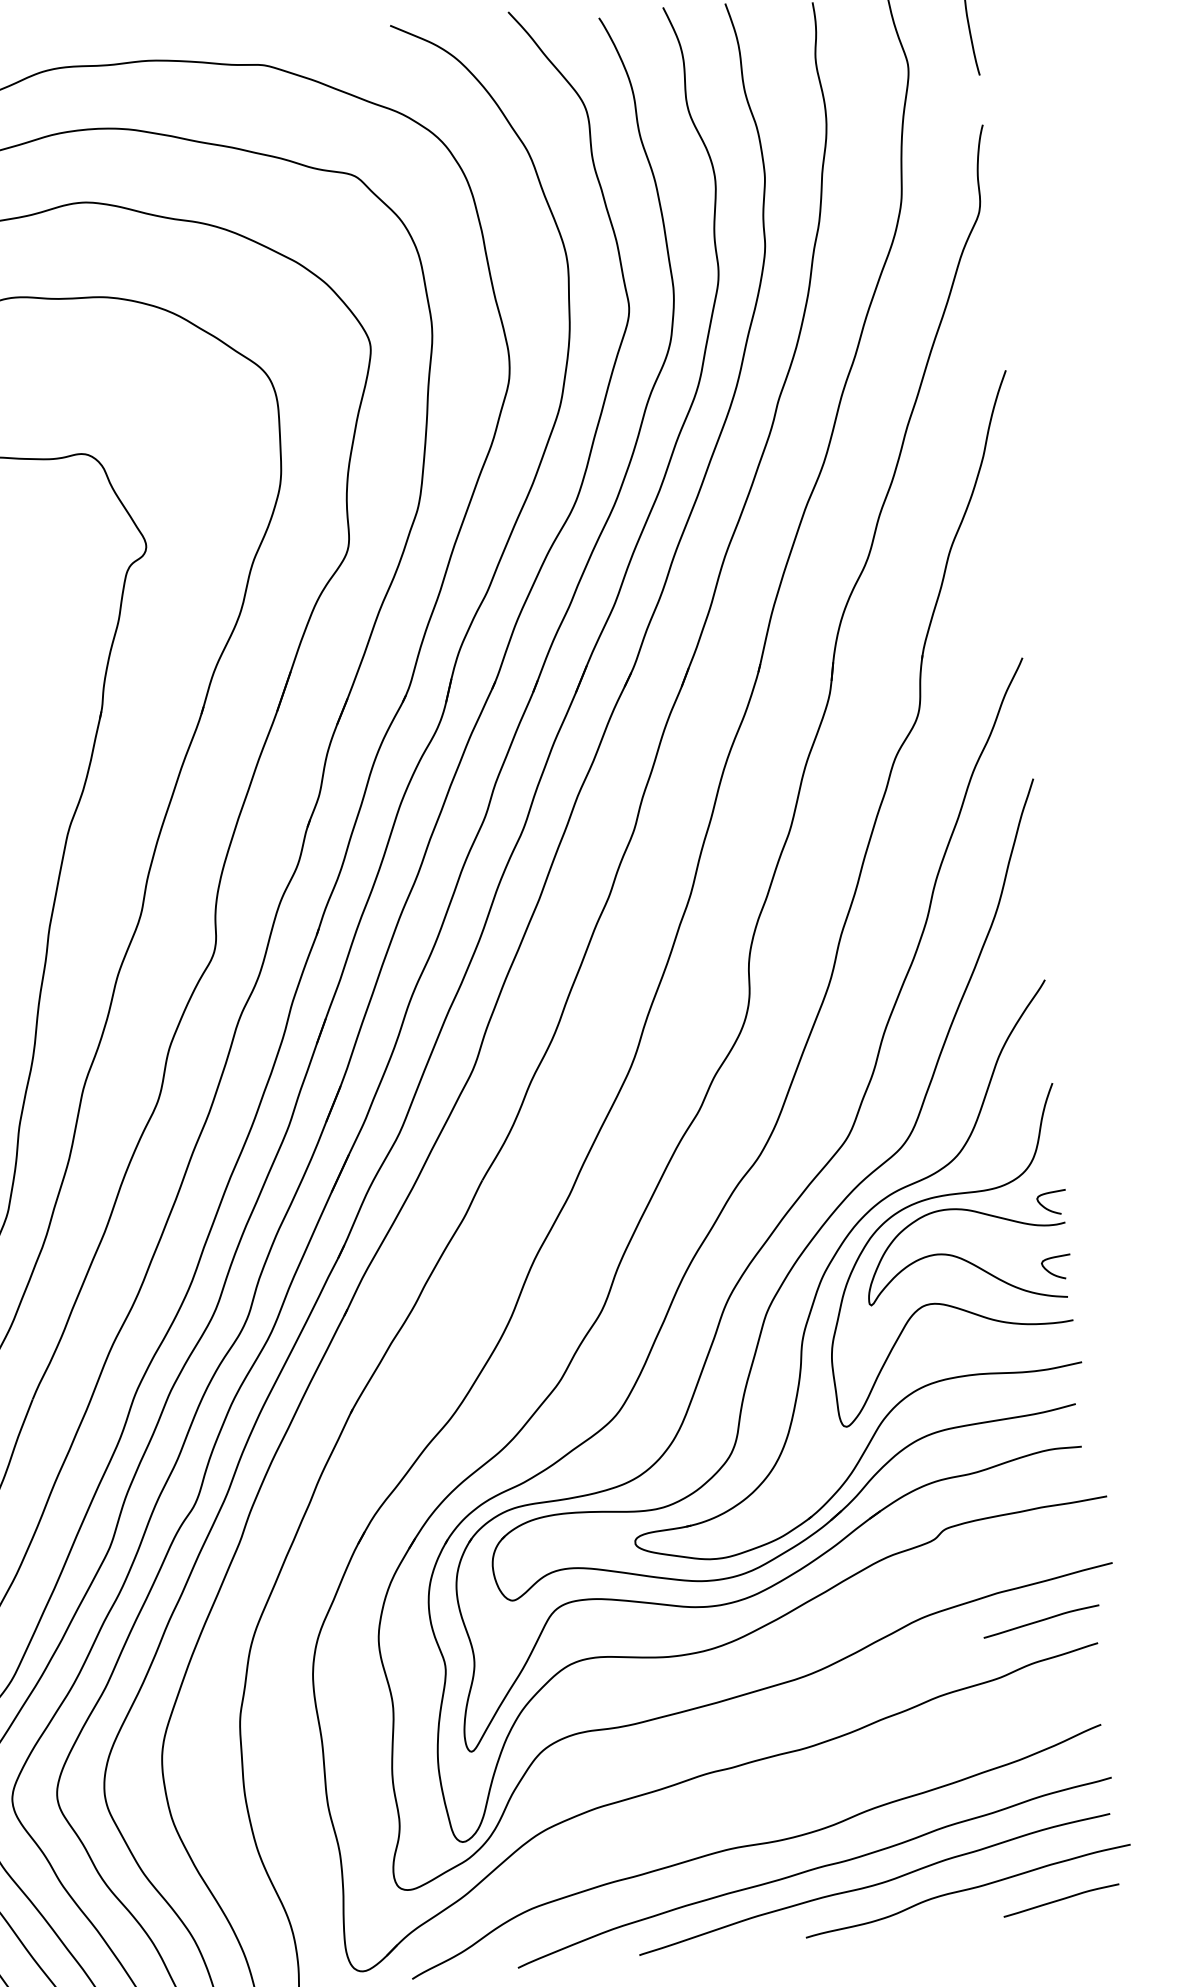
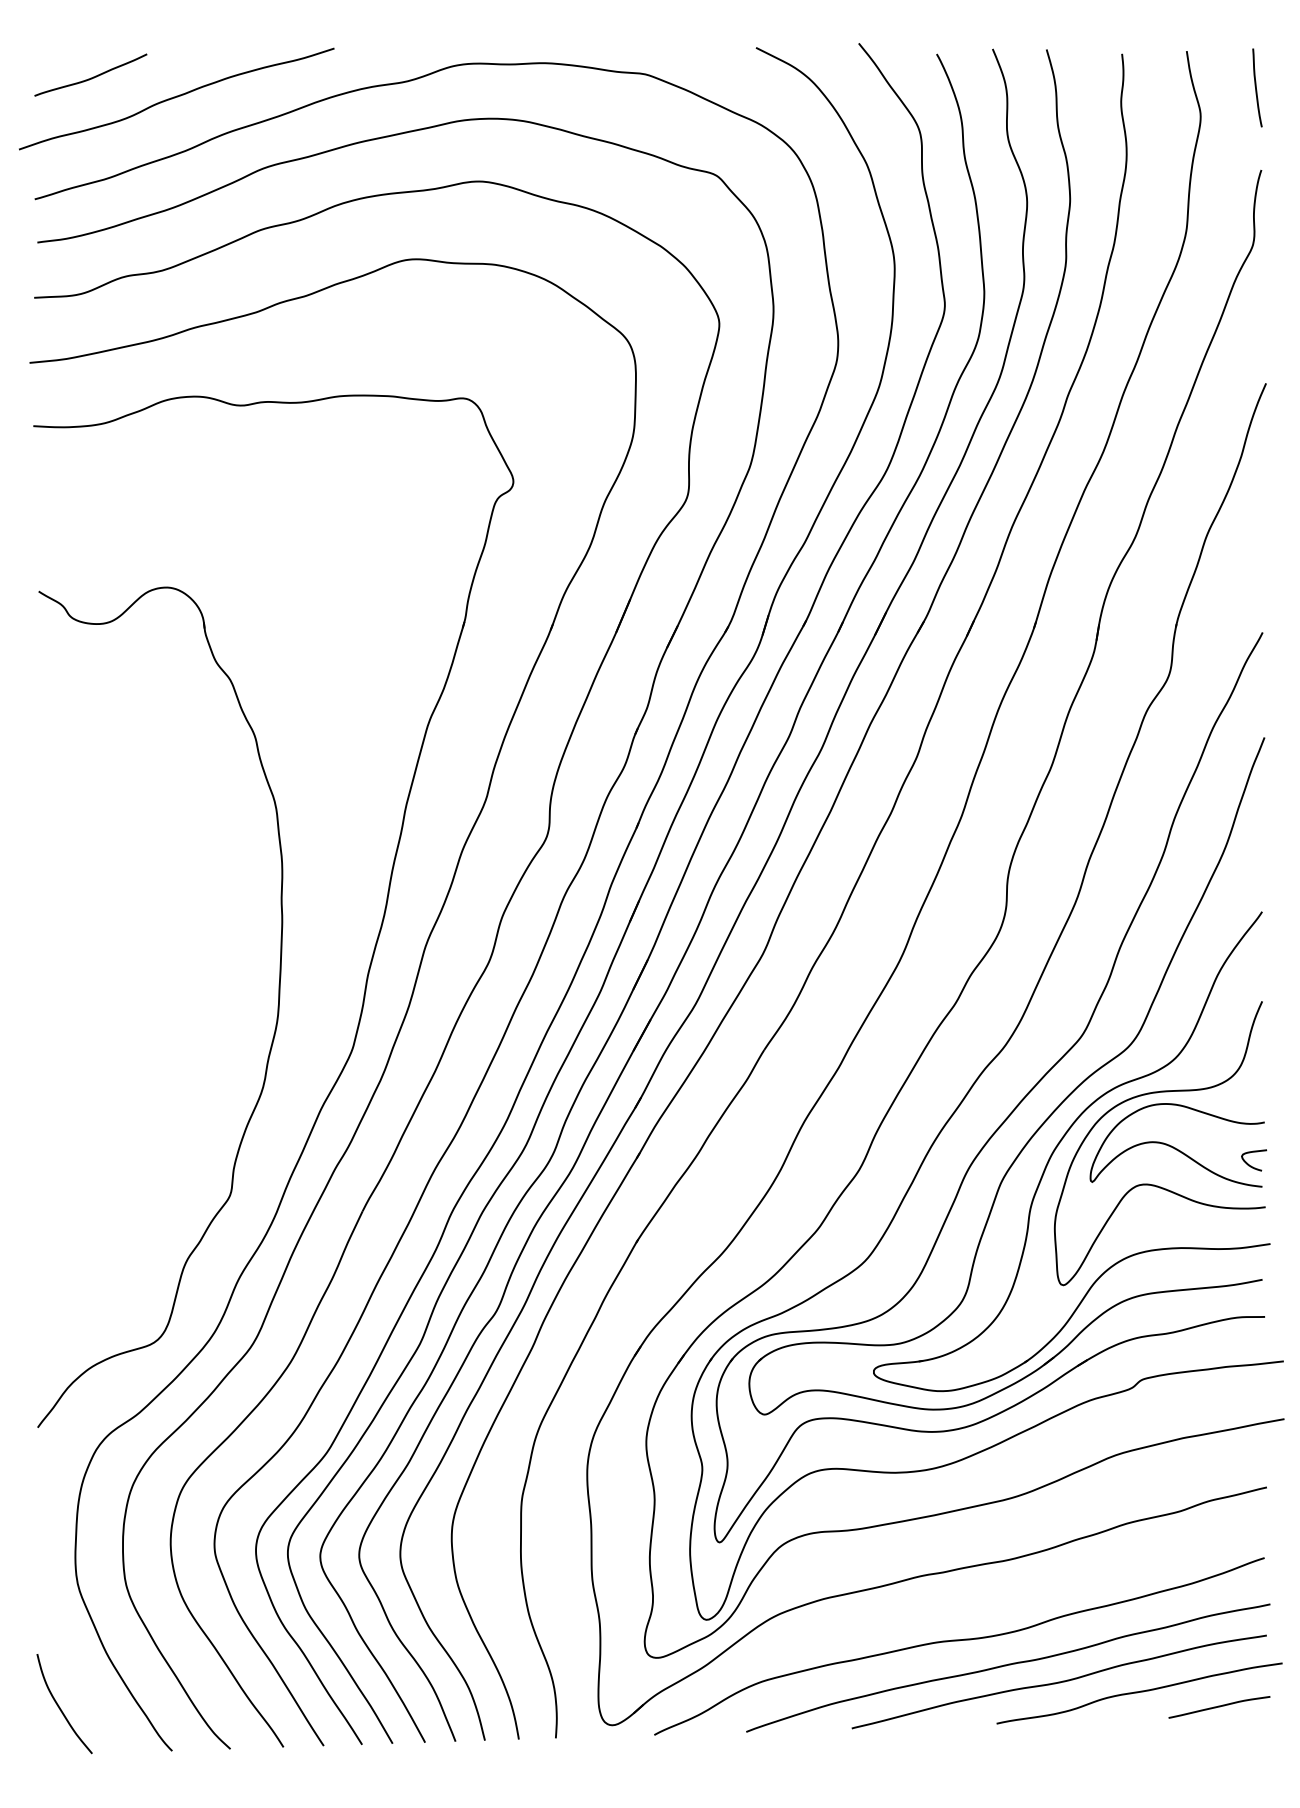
curve: (1049, 1208) -> (1251, 1109), removed
curve: (1041, 1621) -> (1219, 1465), removed

